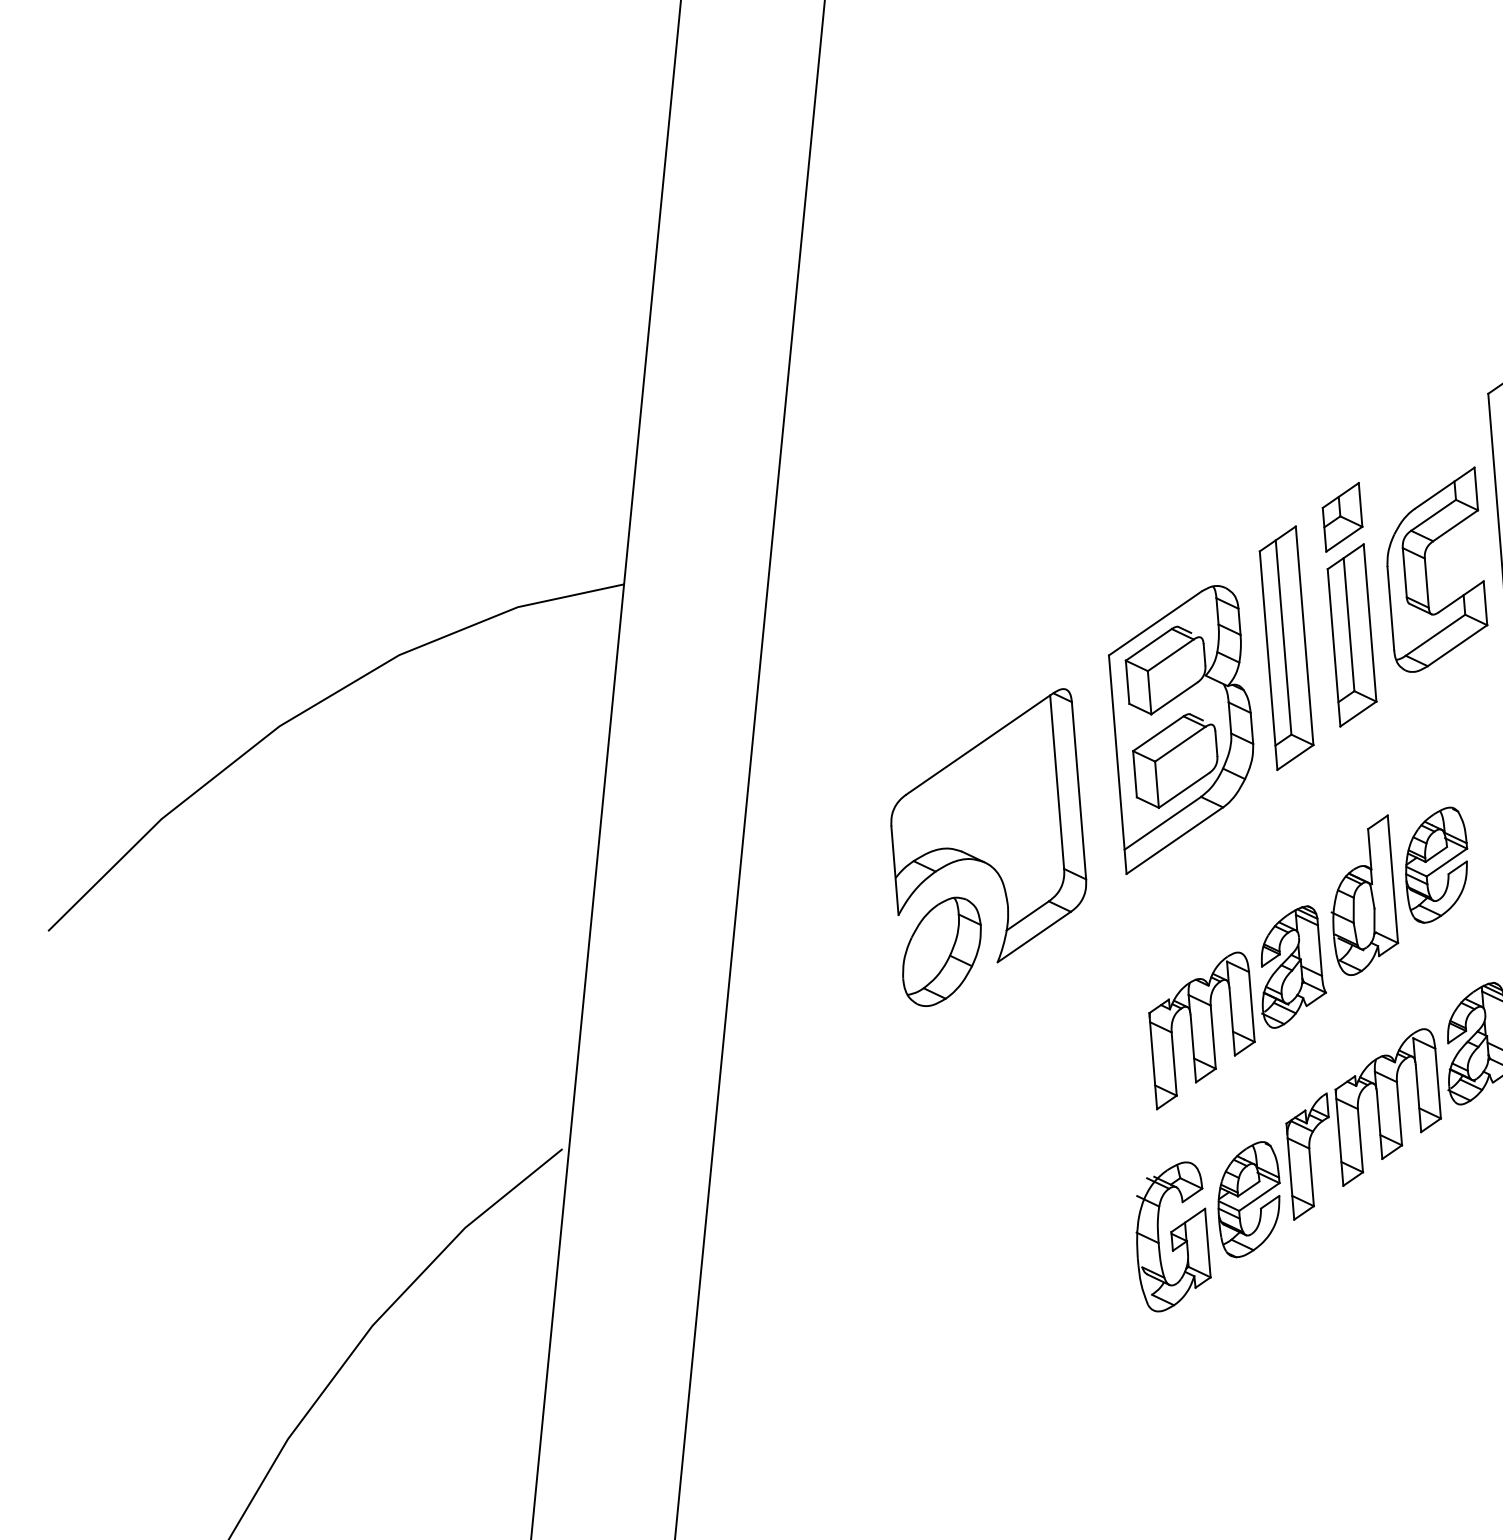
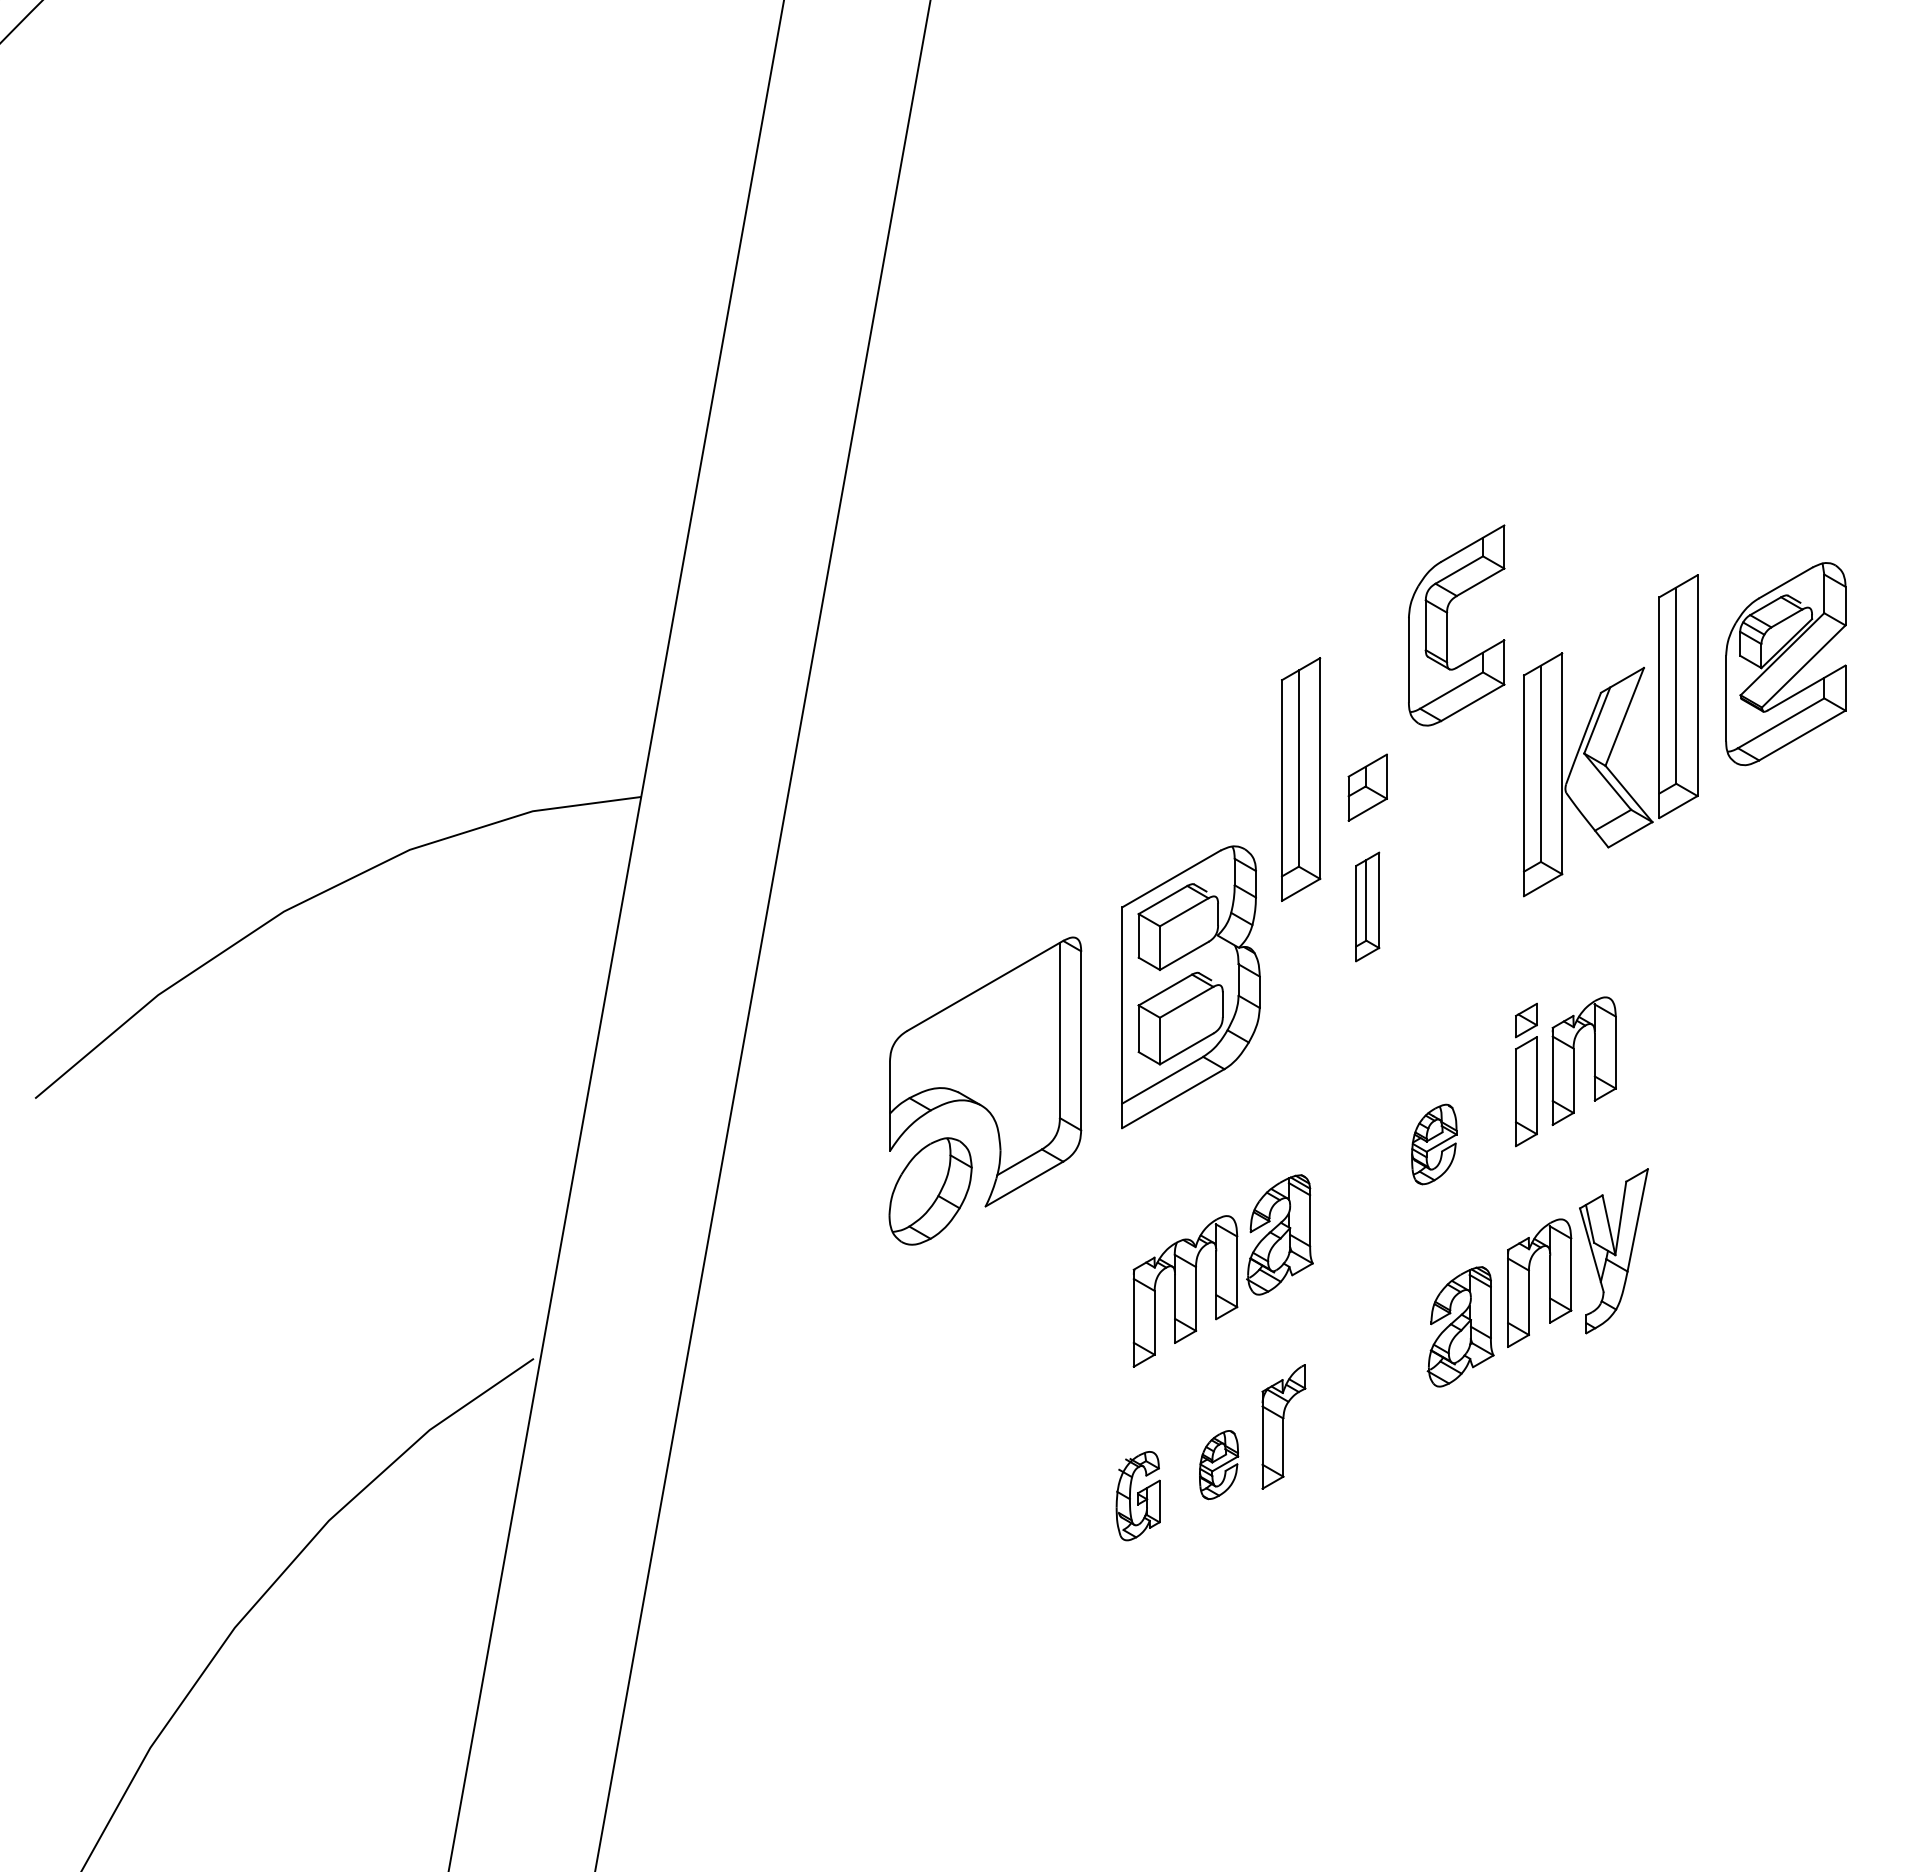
part: (1426, 571) -> (1447, 625), moved
part: (1351, 634) -> (1367, 906), size x0.6
part: (1287, 648) -> (1301, 779), moved
part: (1437, 865) -> (1434, 1144), size x0.7
part: (1361, 895) -> (1356, 1168), removed
part: (1387, 1107) -> (1365, 1383), removed
part: (1248, 1199) -> (1218, 1464), size x0.6
part: (1170, 1236) -> (1137, 1495), size x0.6

